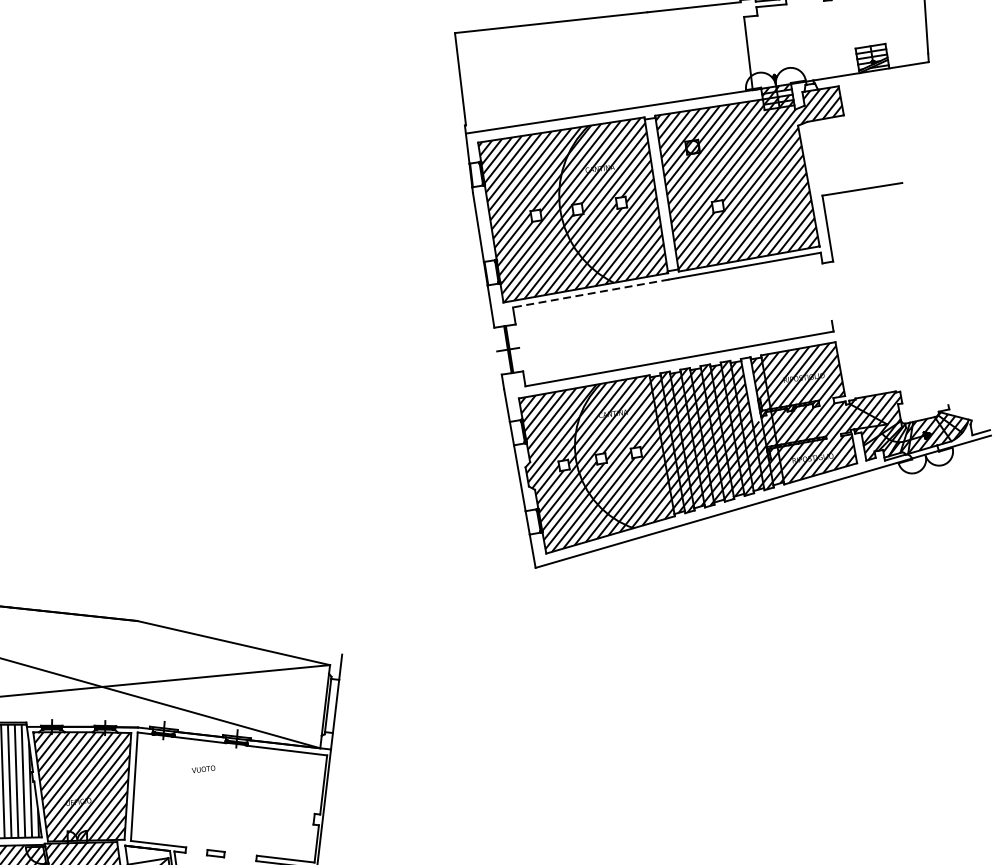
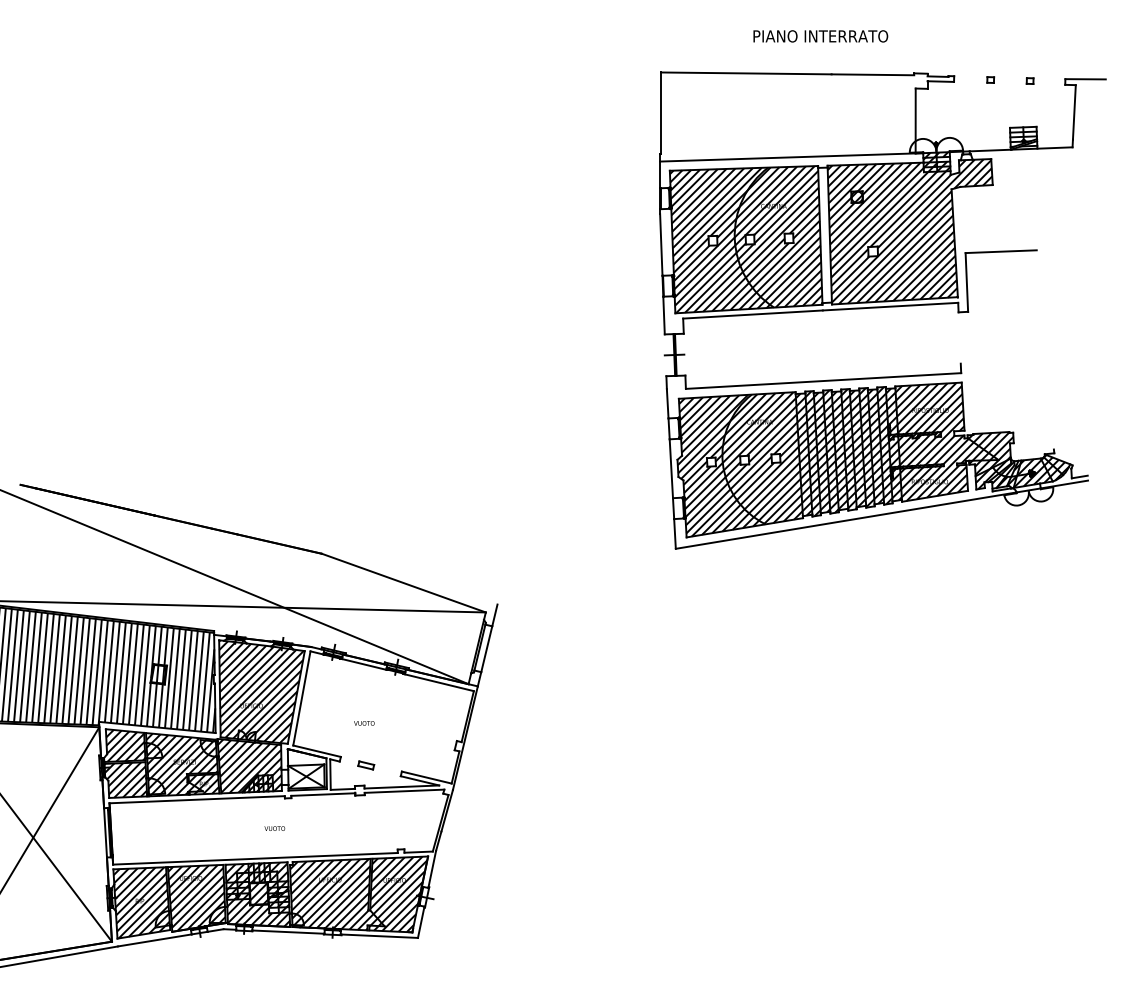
line: (591, 293) -> (753, 314), dashed -> solid
hatch: (751, 389) -> (883, 415), added
text: (203, 769) -> (364, 723), moved

